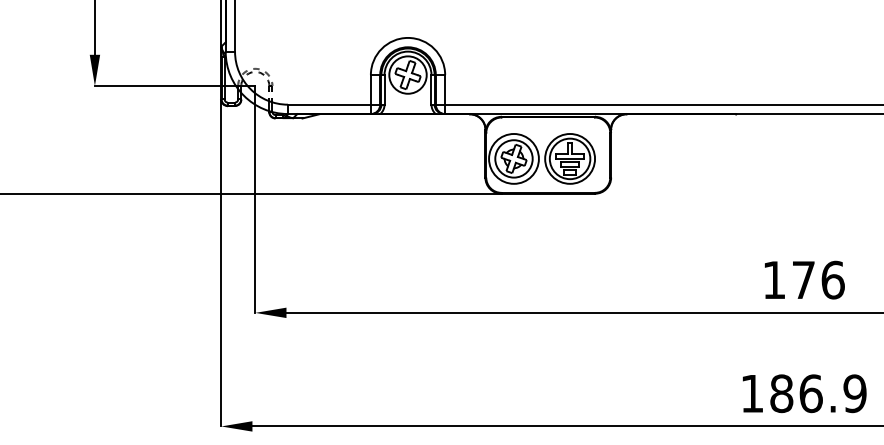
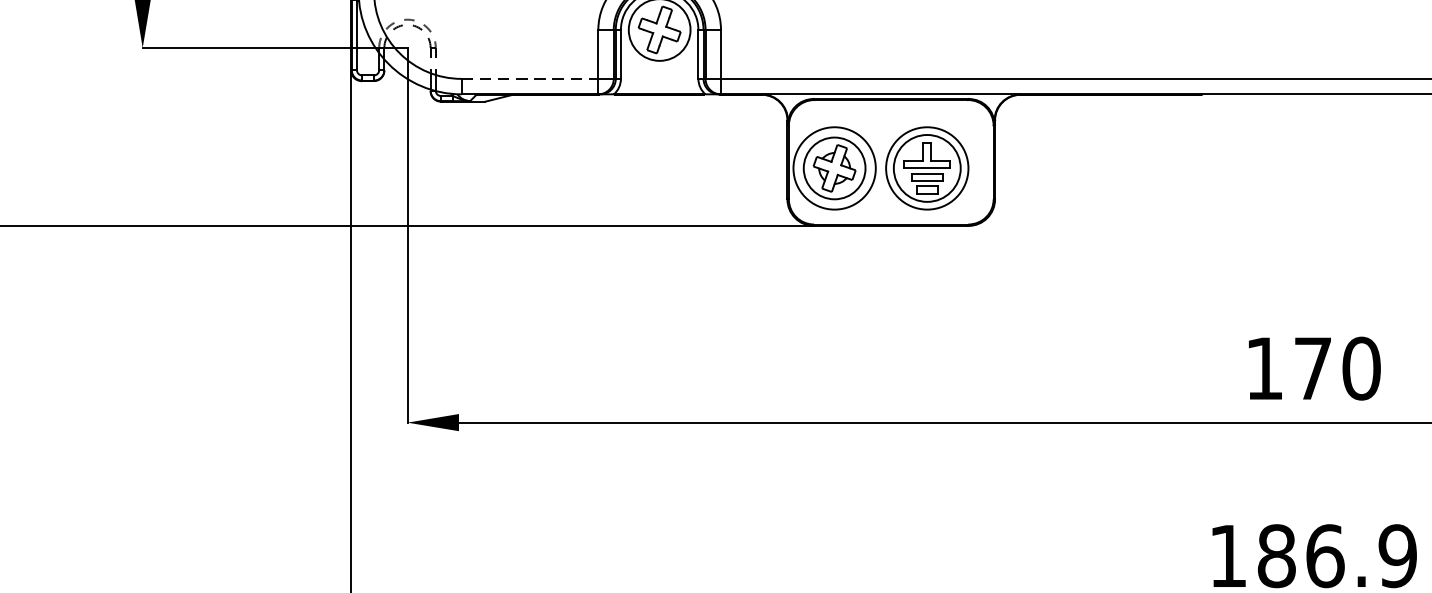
line: (329, 104) -> (530, 78), solid -> dashed
text: (832, 279) -> (1360, 367), 176 -> 170

